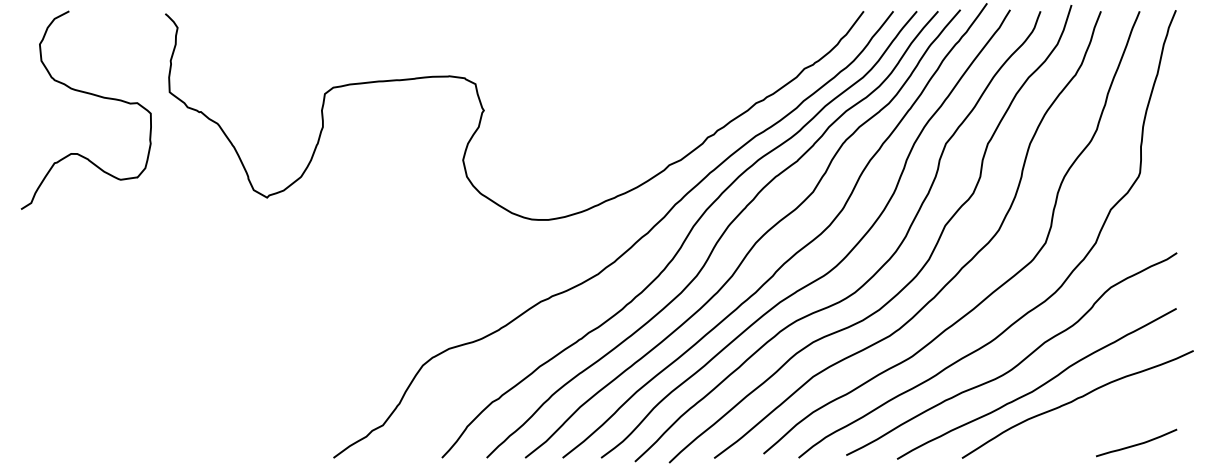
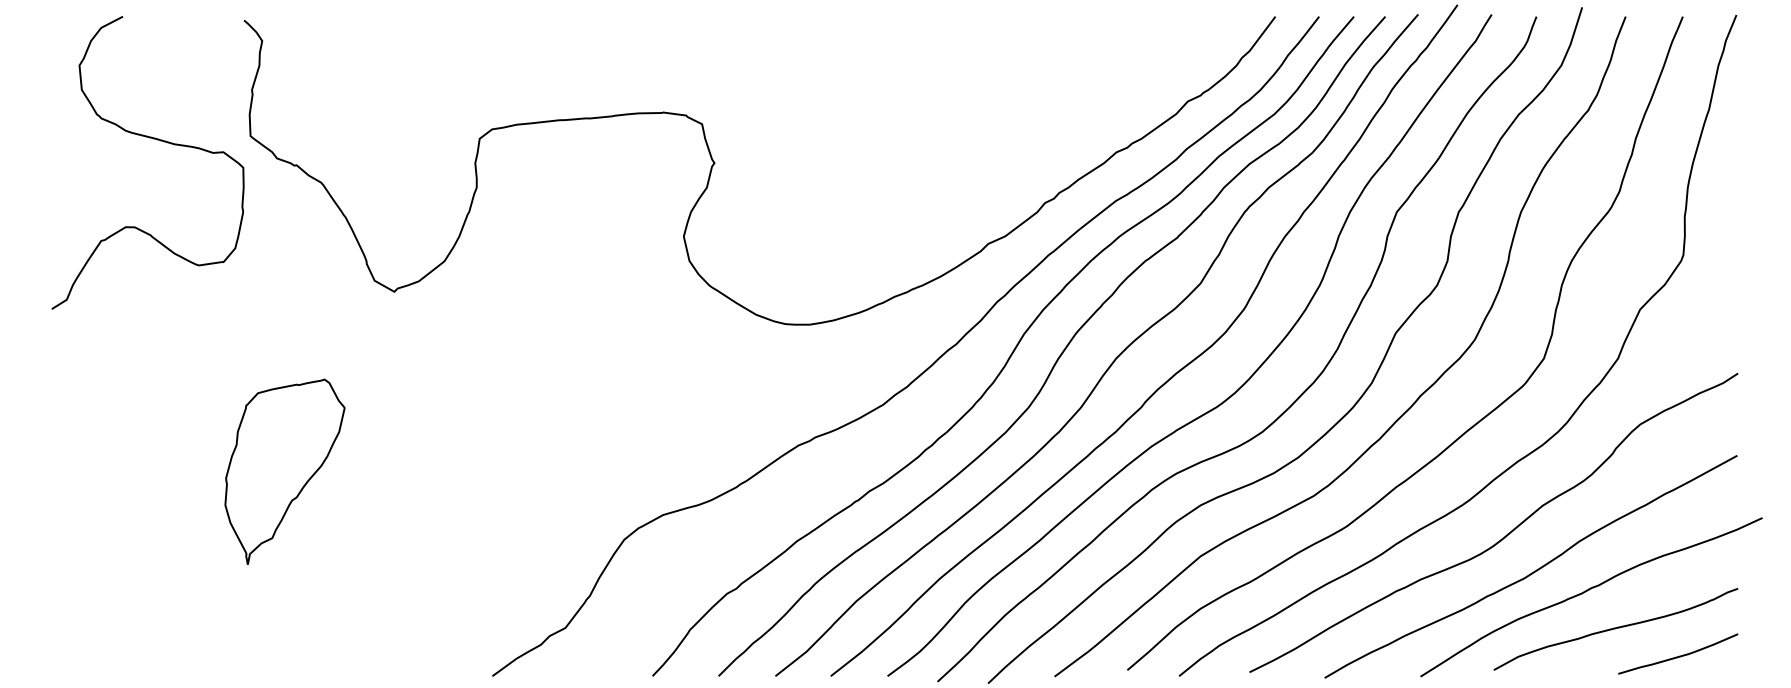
curve: (88, 94) -> (151, 139), moved
part: (192, 319) -> (284, 471), added
curve: (1094, 426) -> (1616, 629), added

